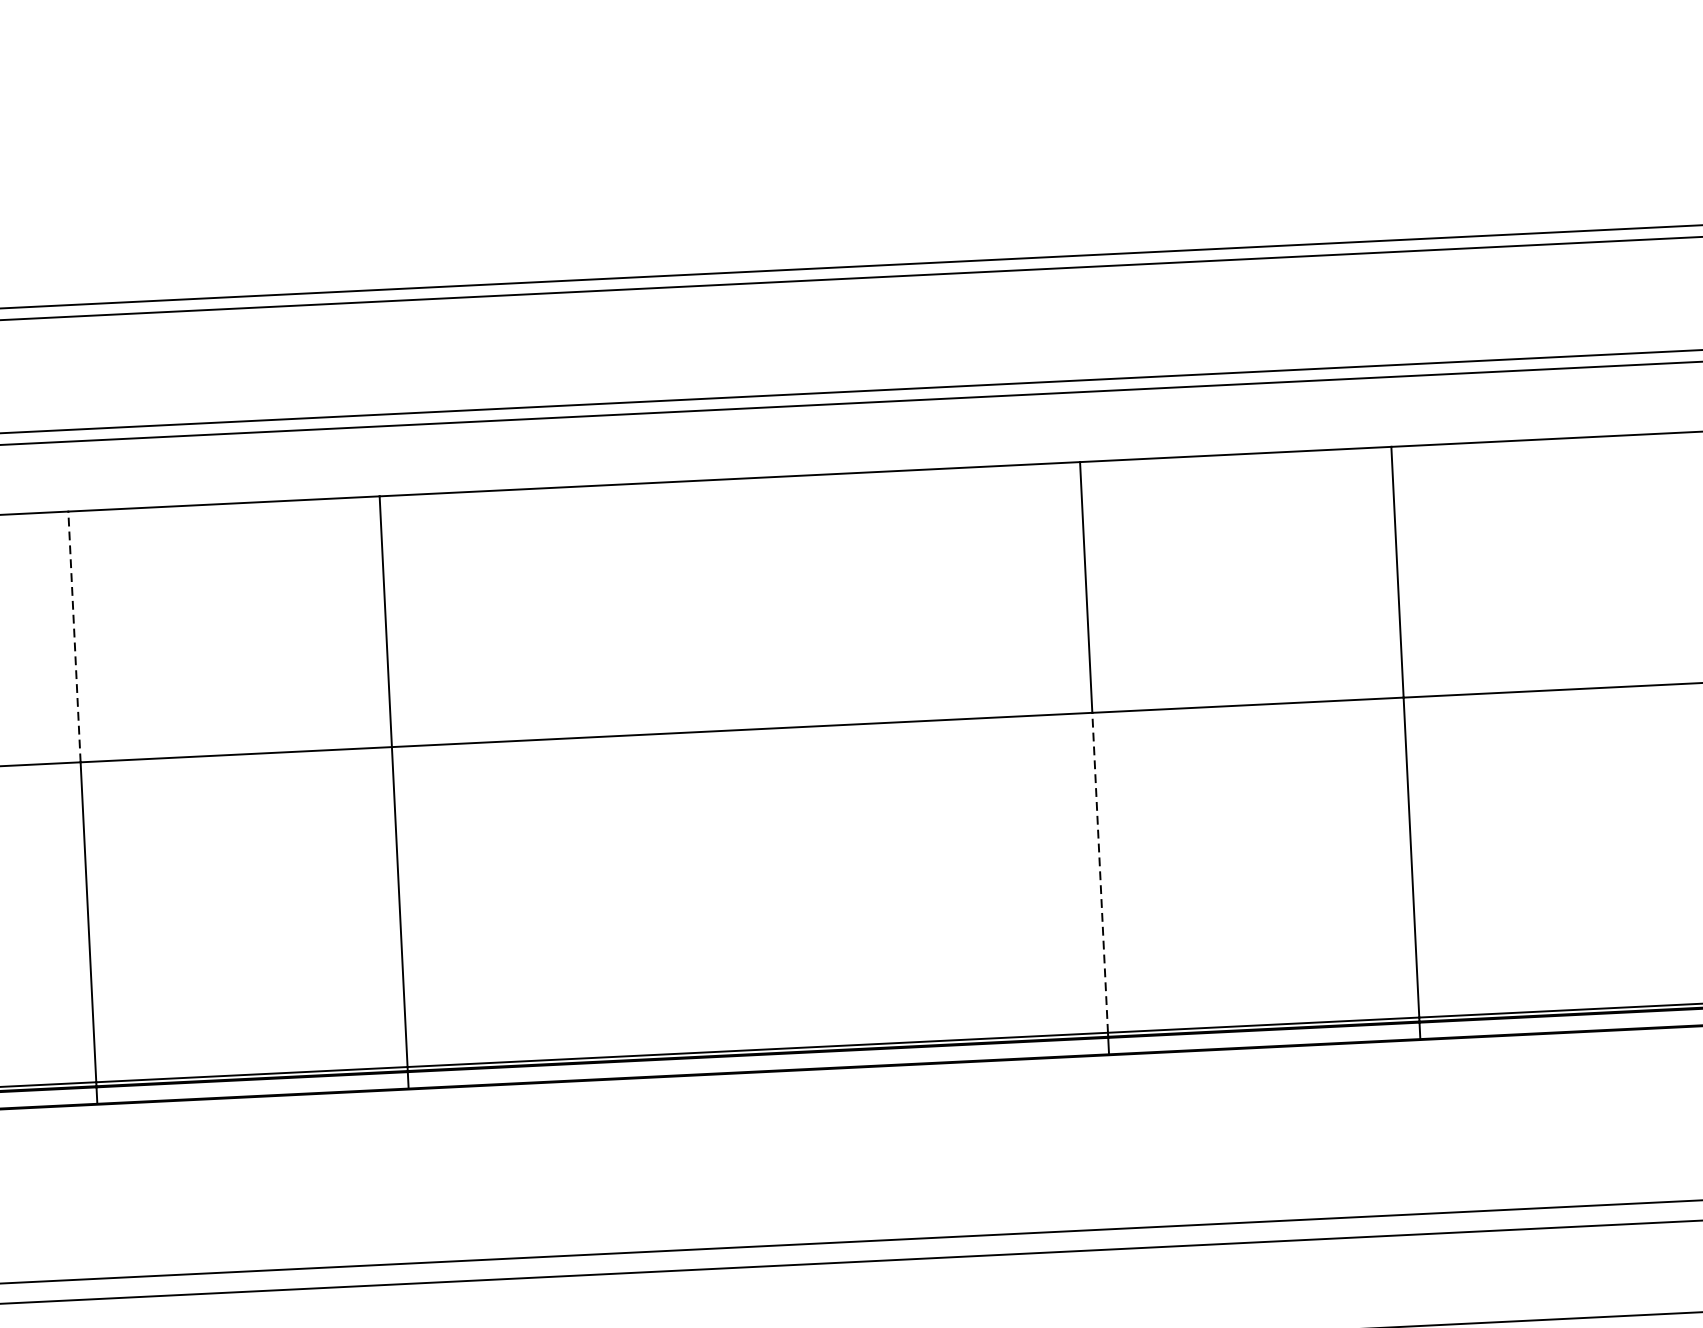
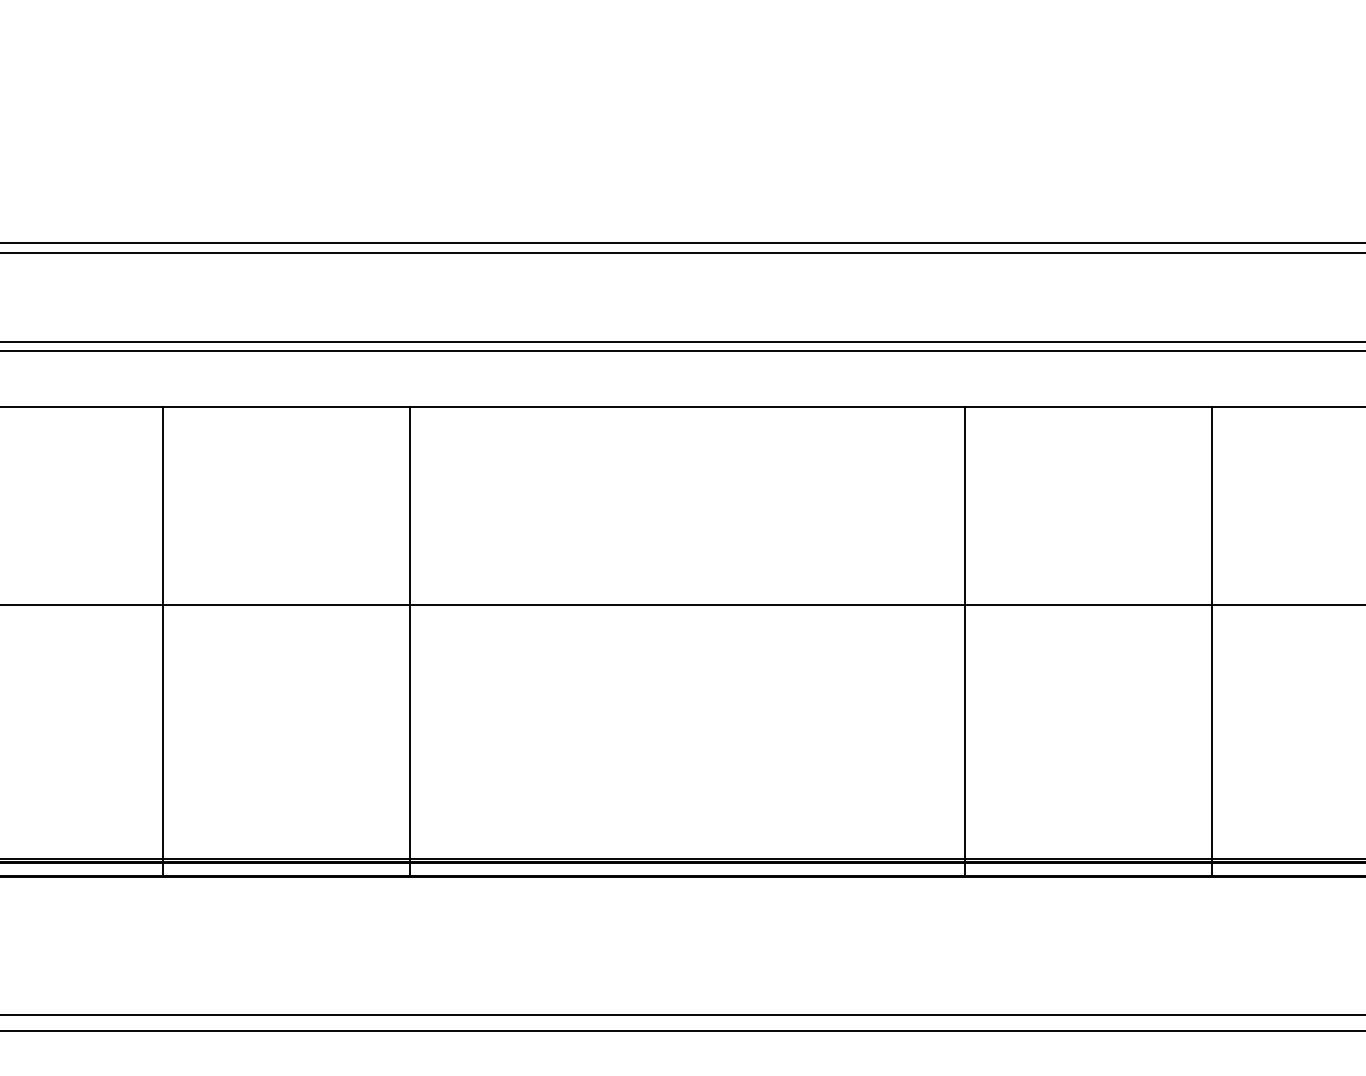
line: (74, 636) -> (162, 505), dashed -> solid
line: (1100, 873) -> (965, 732), dashed -> solid

